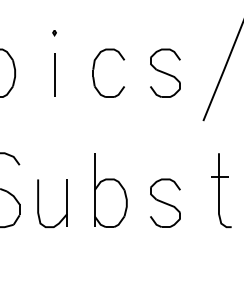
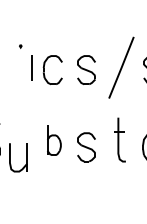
line: (54, 73) -> (31, 67), moved
part: (111, 191) -> (54, 140), size x0.7
part: (39, 203) -> (10, 157), moved

